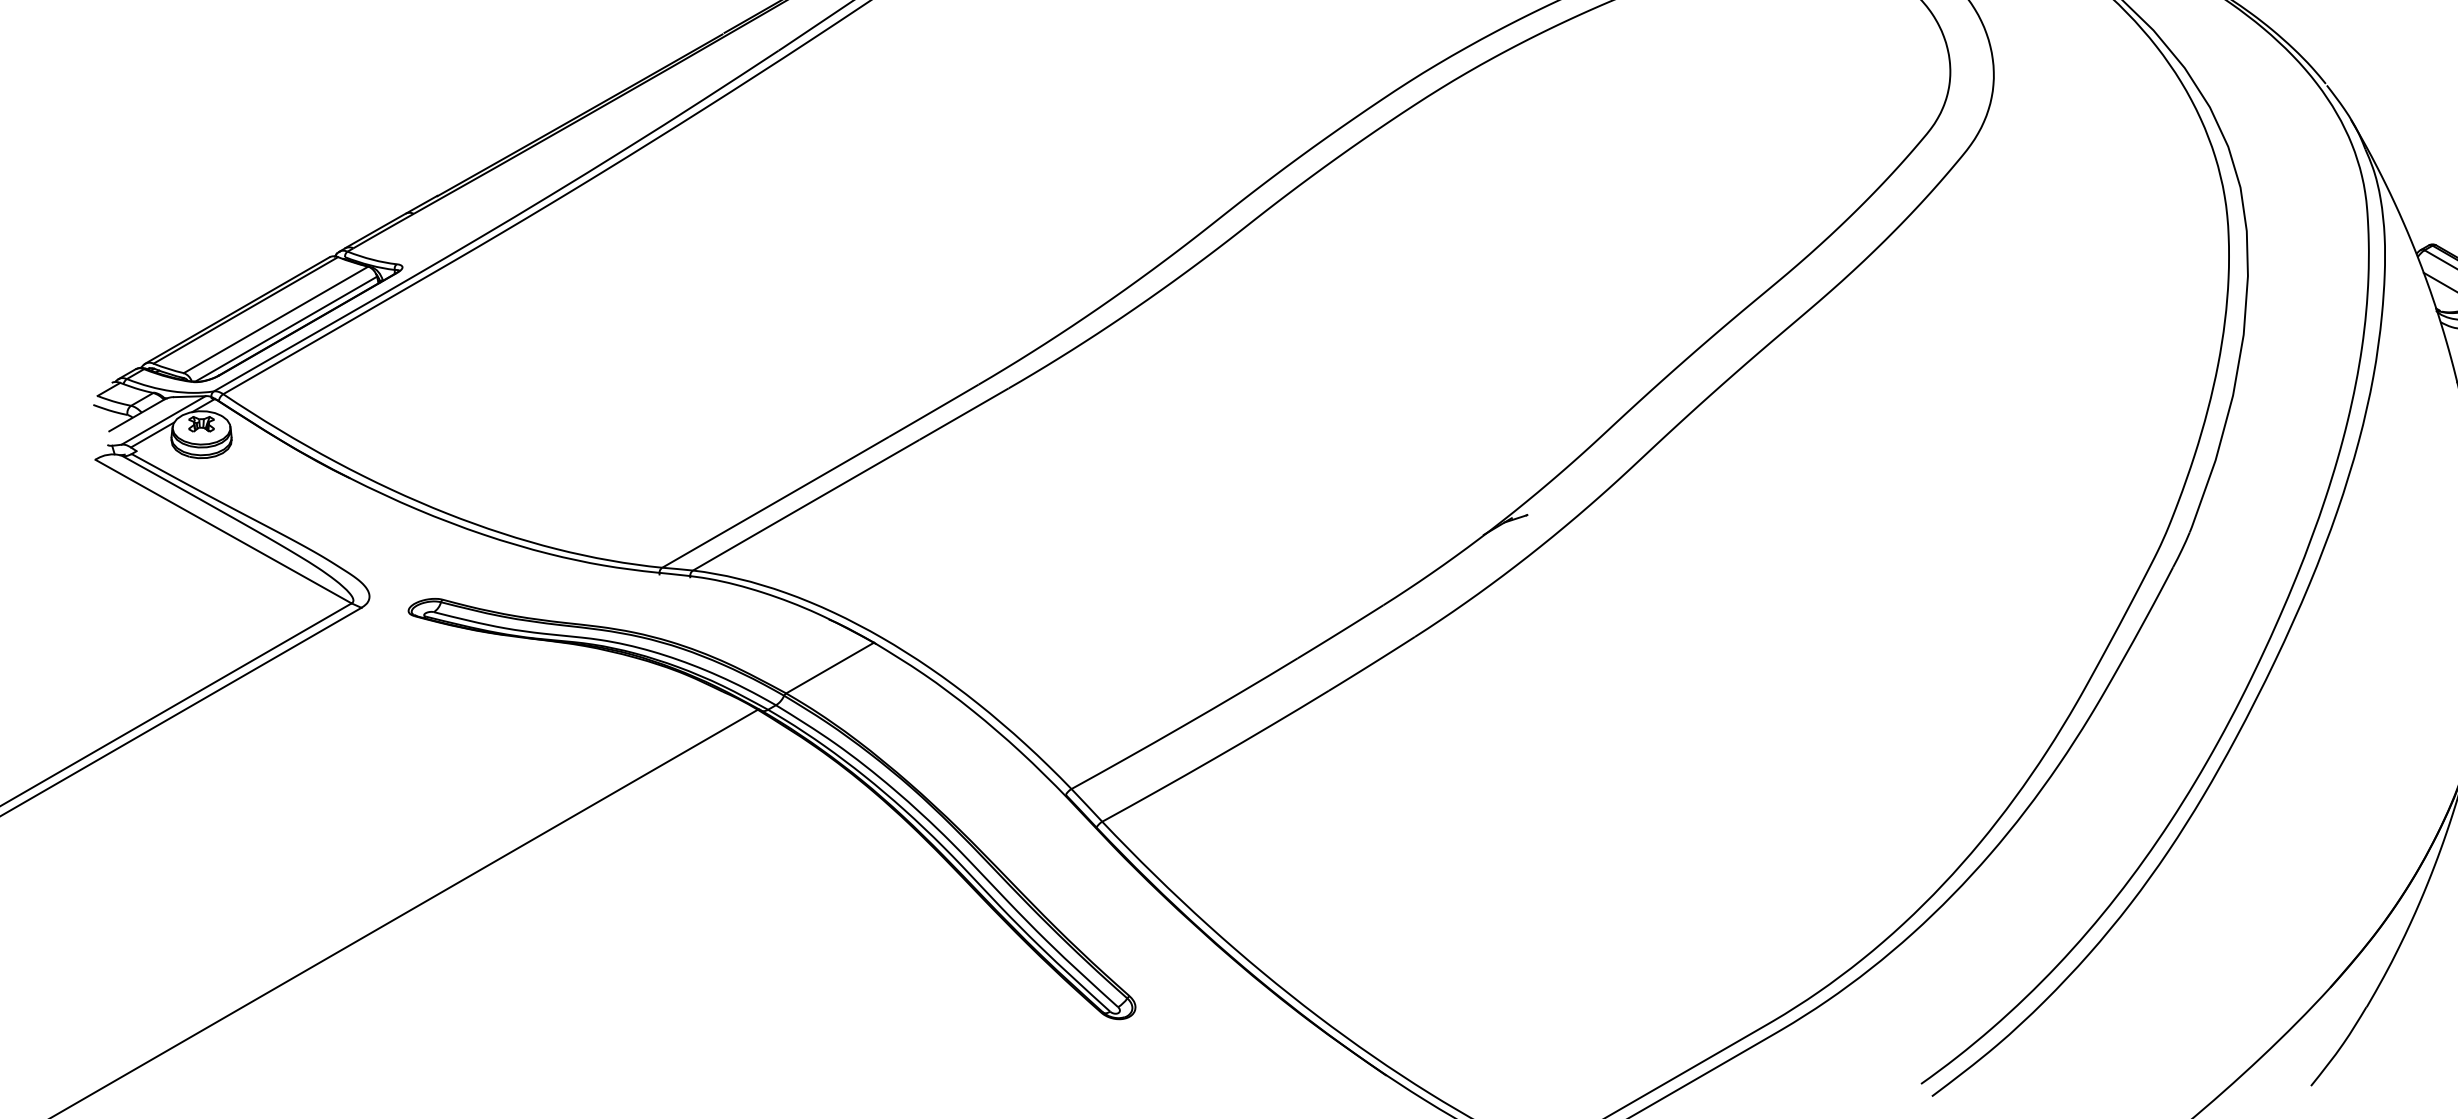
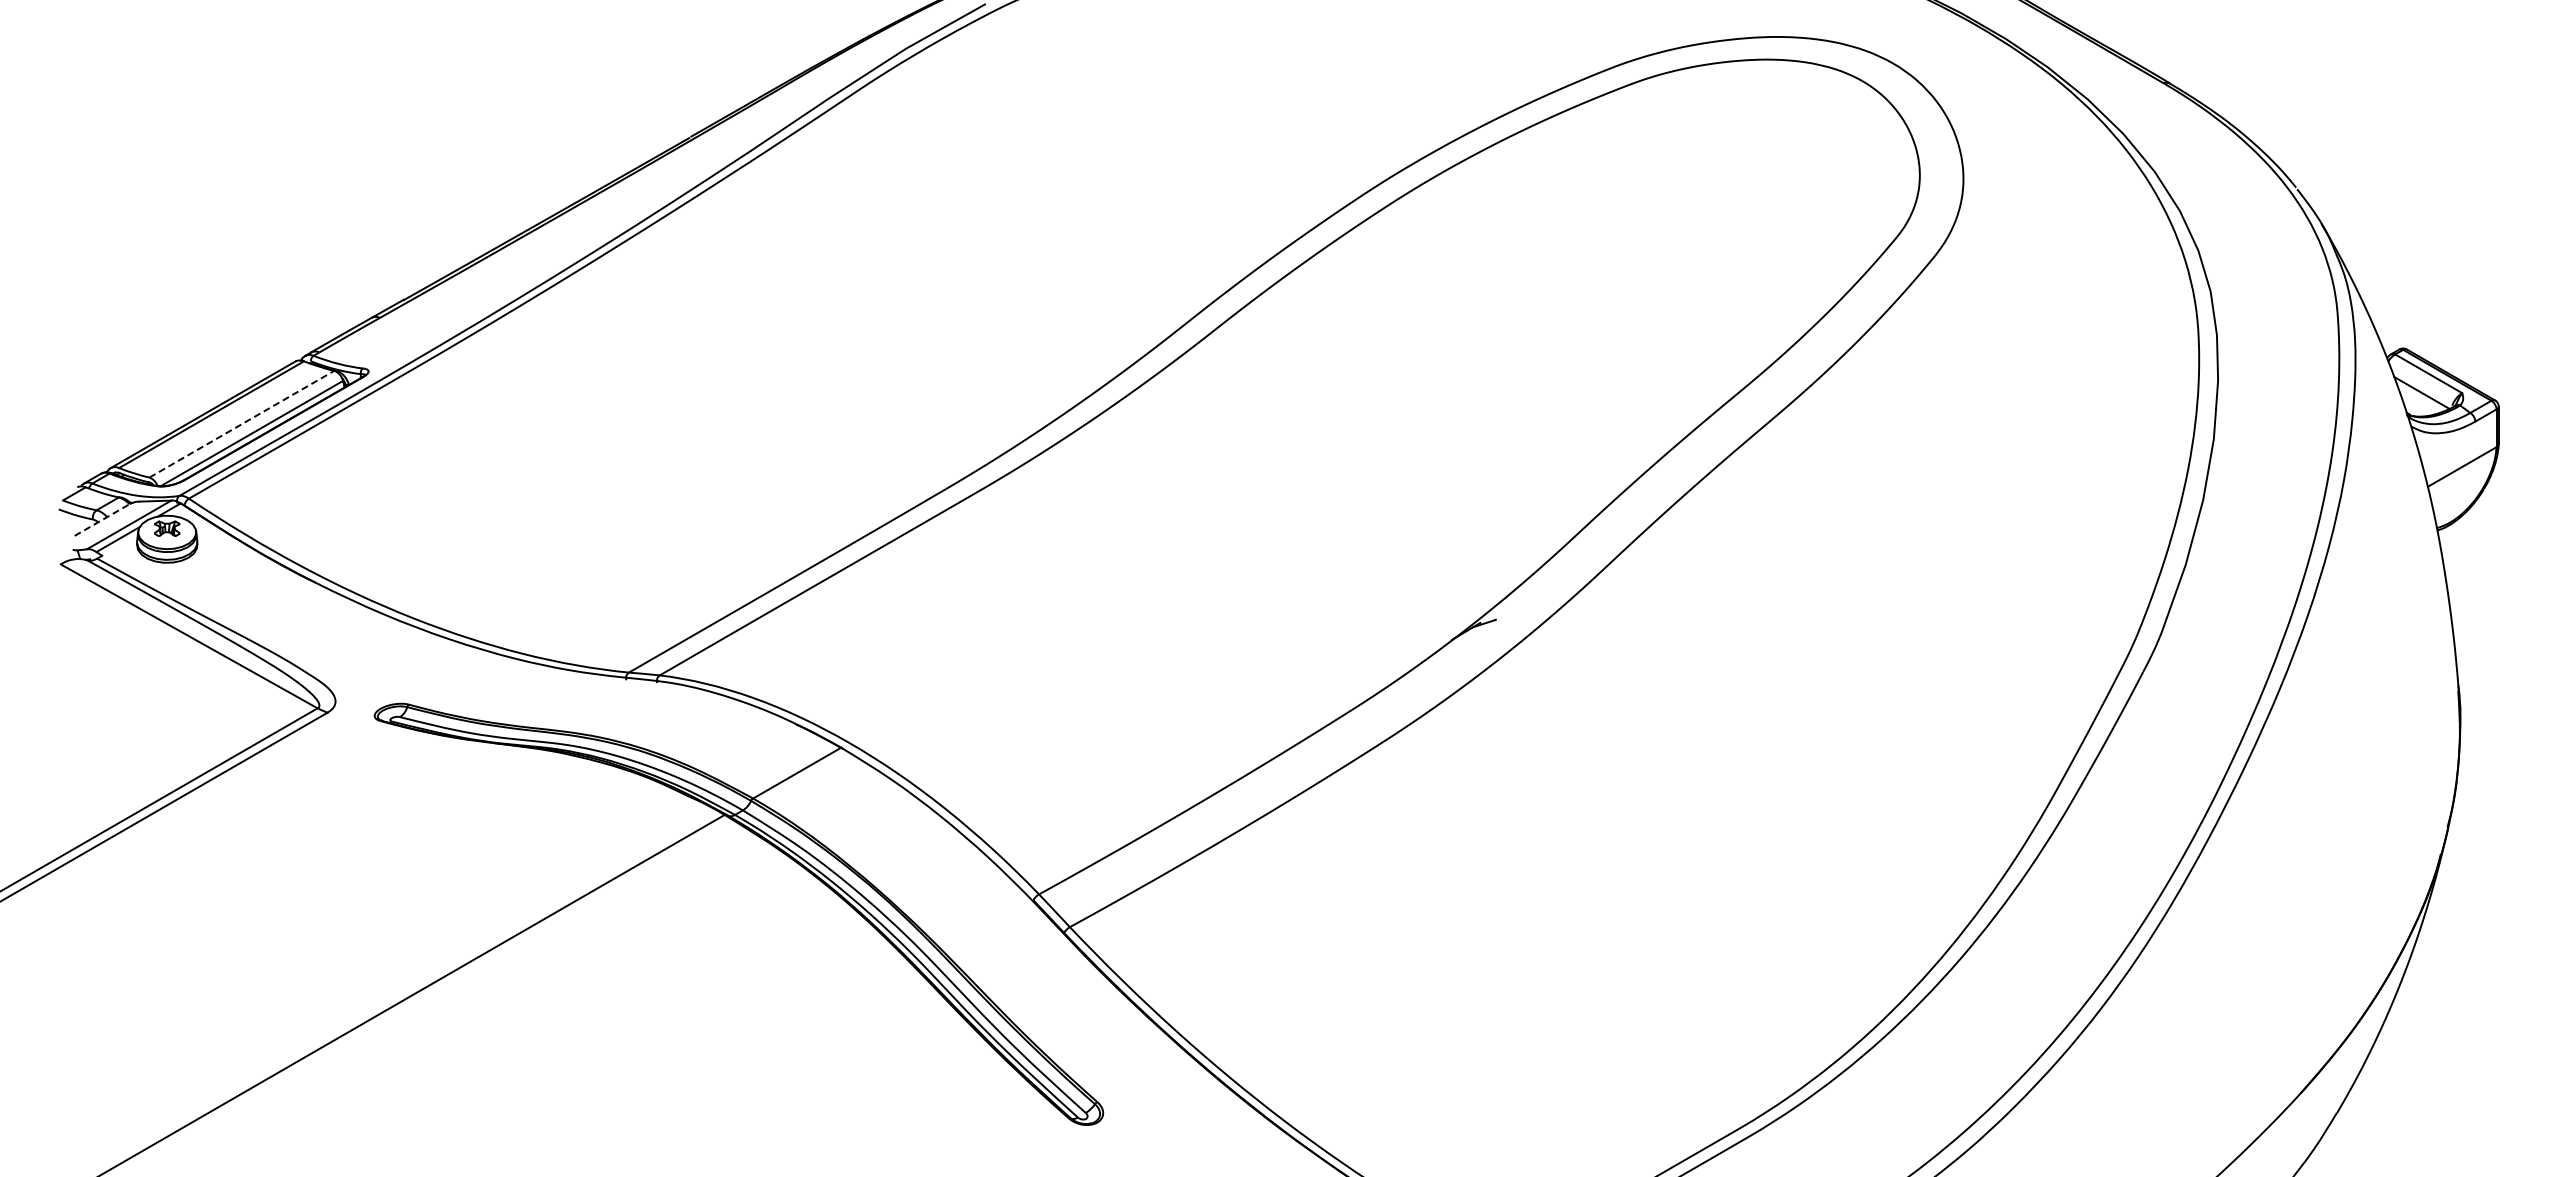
line: (275, 320) -> (241, 424), solid -> dashed
line: (136, 415) -> (102, 520), solid -> dashed

